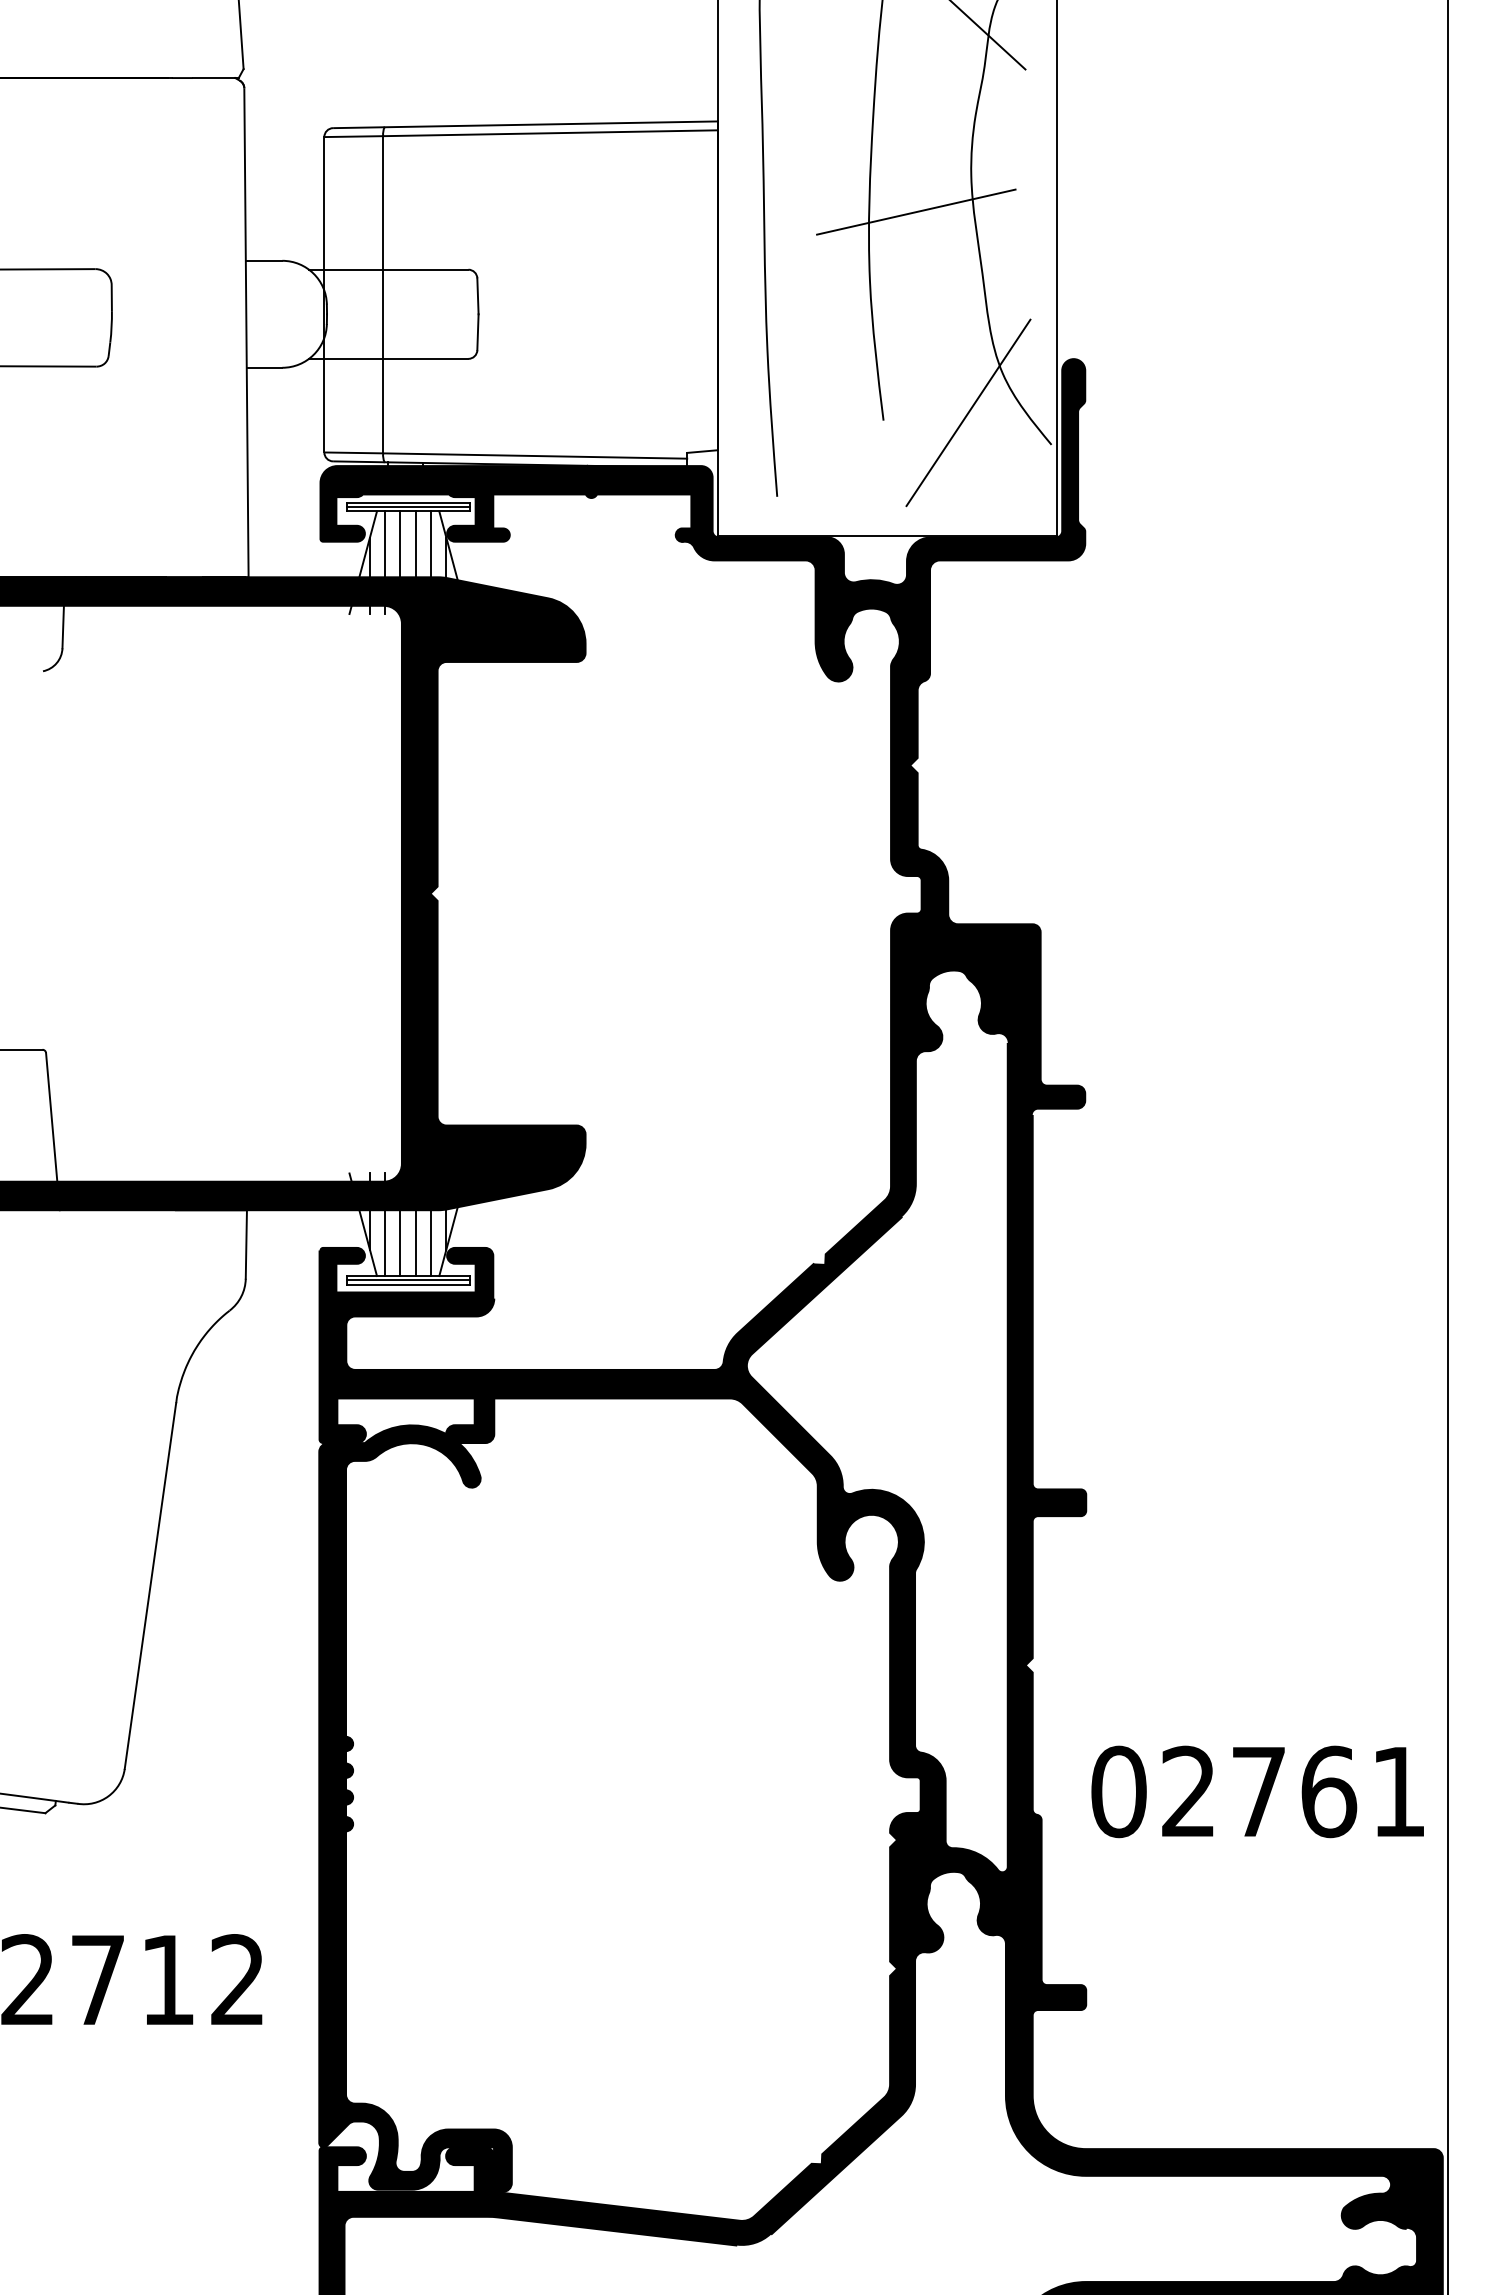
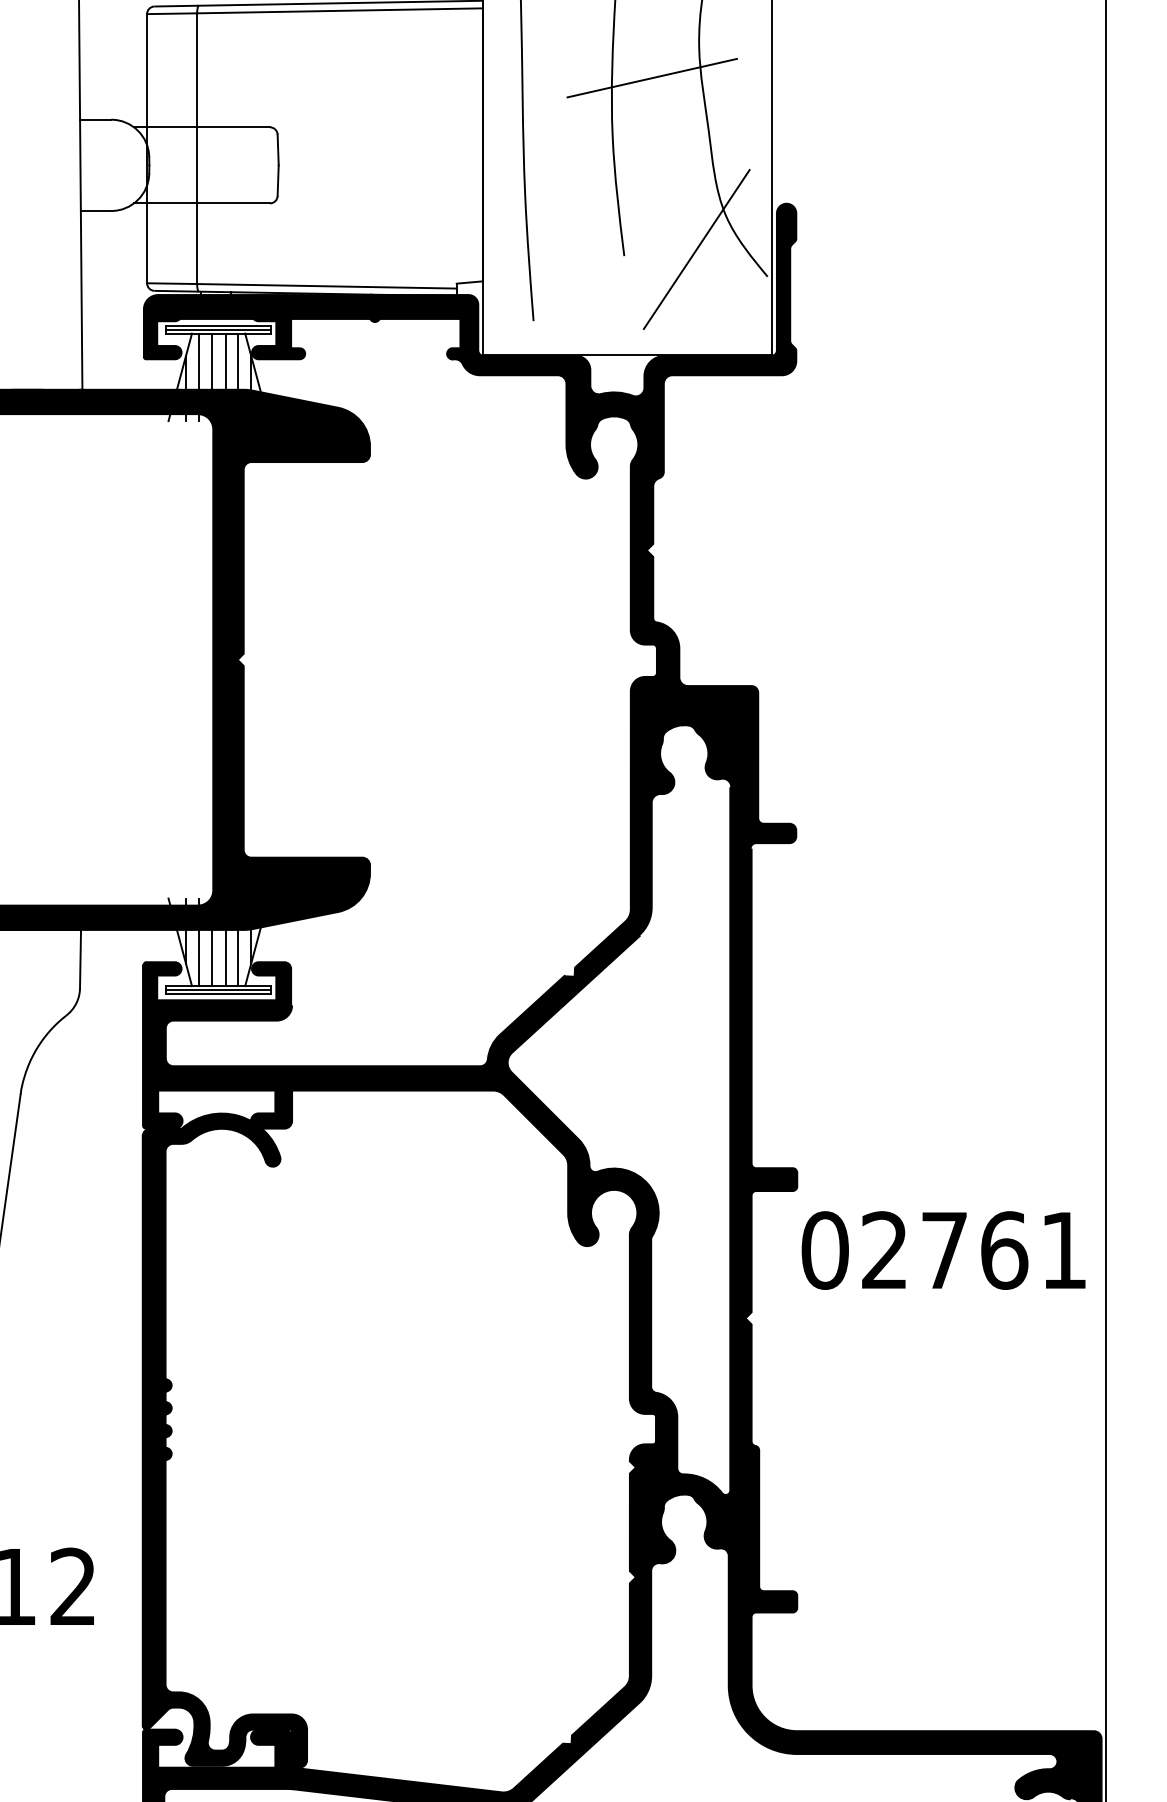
text: (1257, 1791) -> (943, 1250), moved

